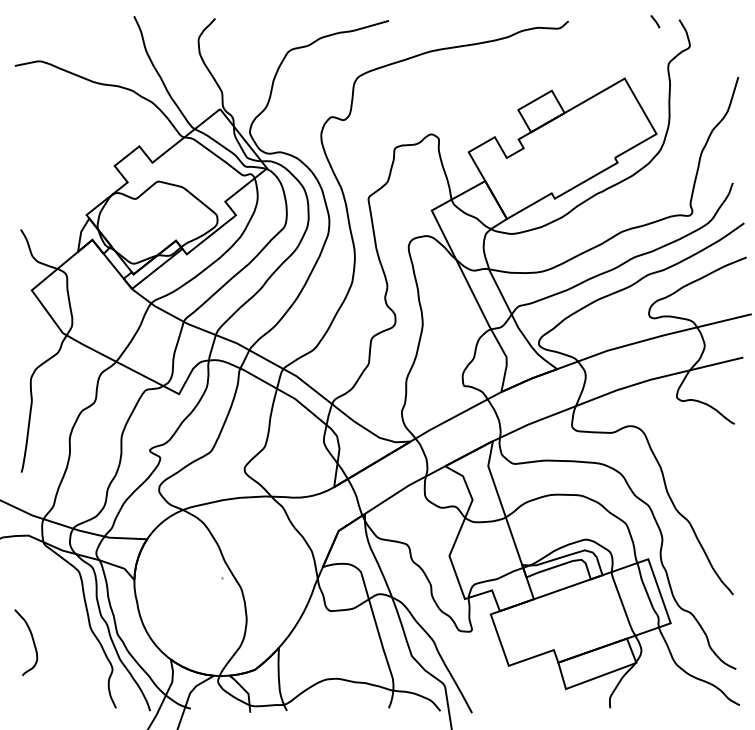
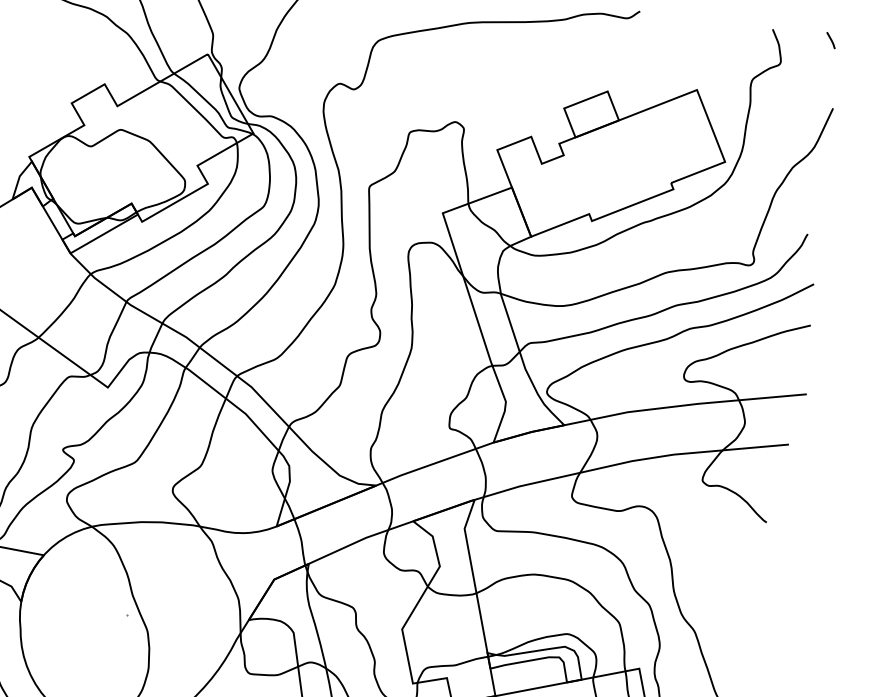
line: (655, 21) -> (831, 40), moved

